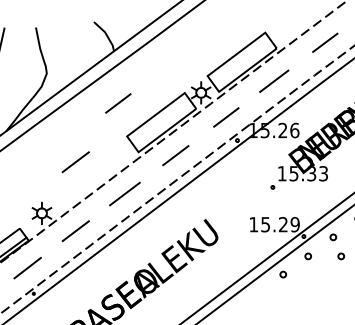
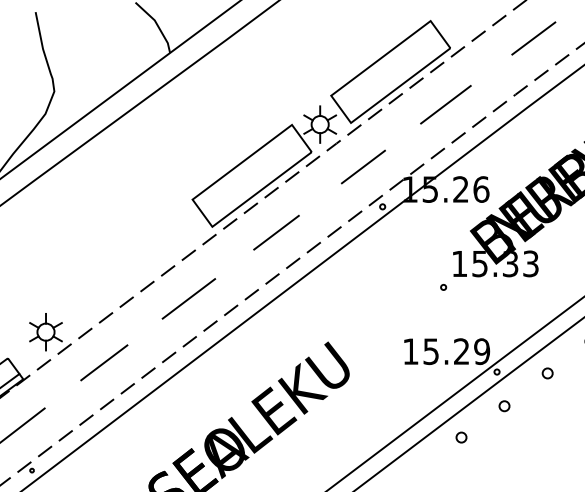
line: (118, 103) -> (177, 142), removed
line: (75, 162) -> (103, 244), removed
part: (340, 256) -> (560, 406), removed

